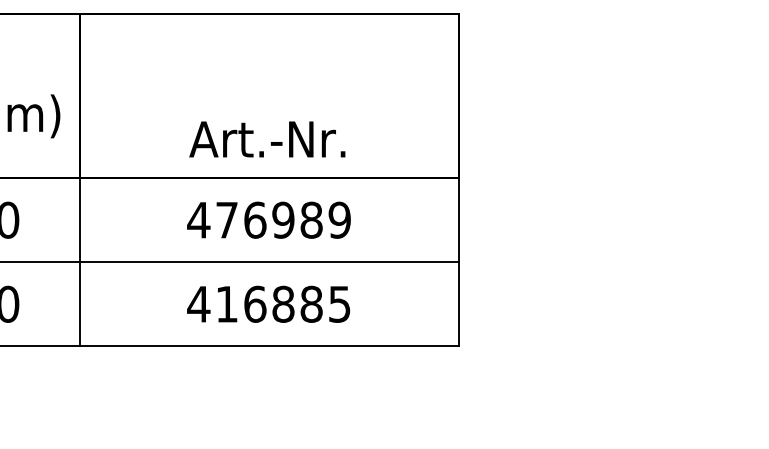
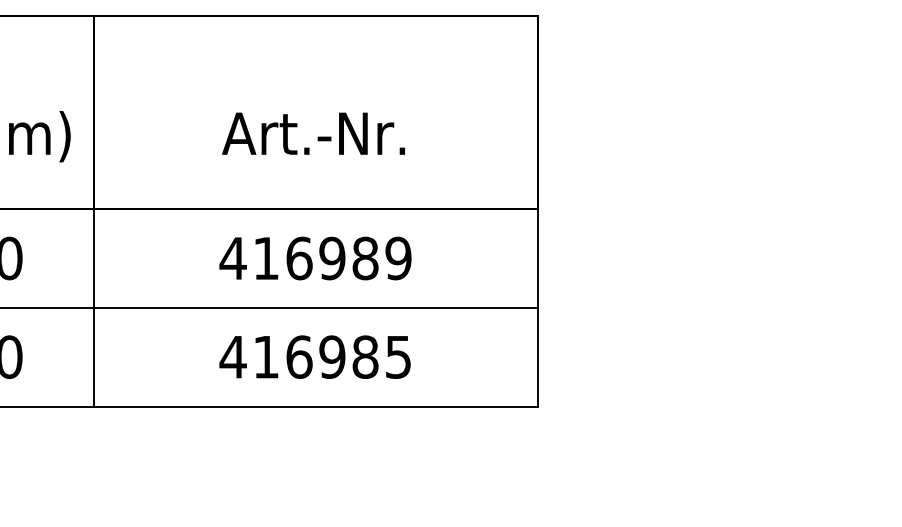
text: (267, 139) -> (313, 133), moved
text: (227, 220) -> (266, 258), 476989 -> 416989
text: (283, 303) -> (332, 356), 416885 -> 416985

